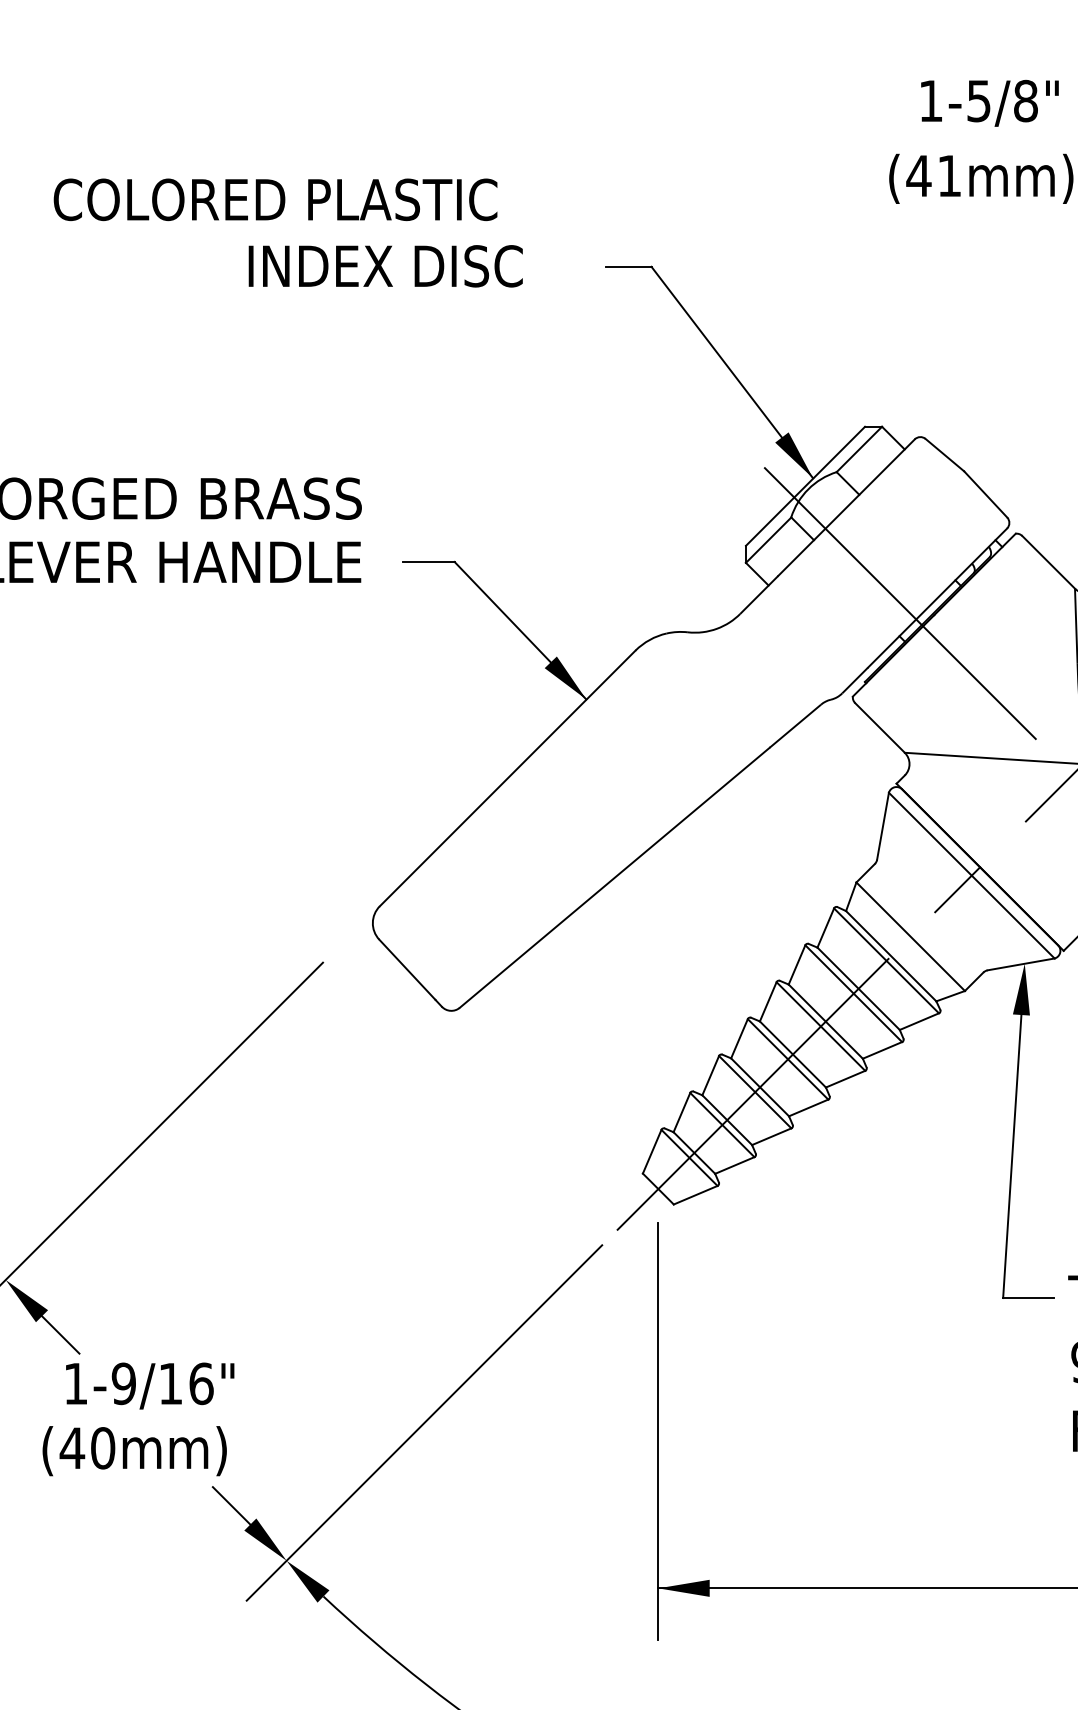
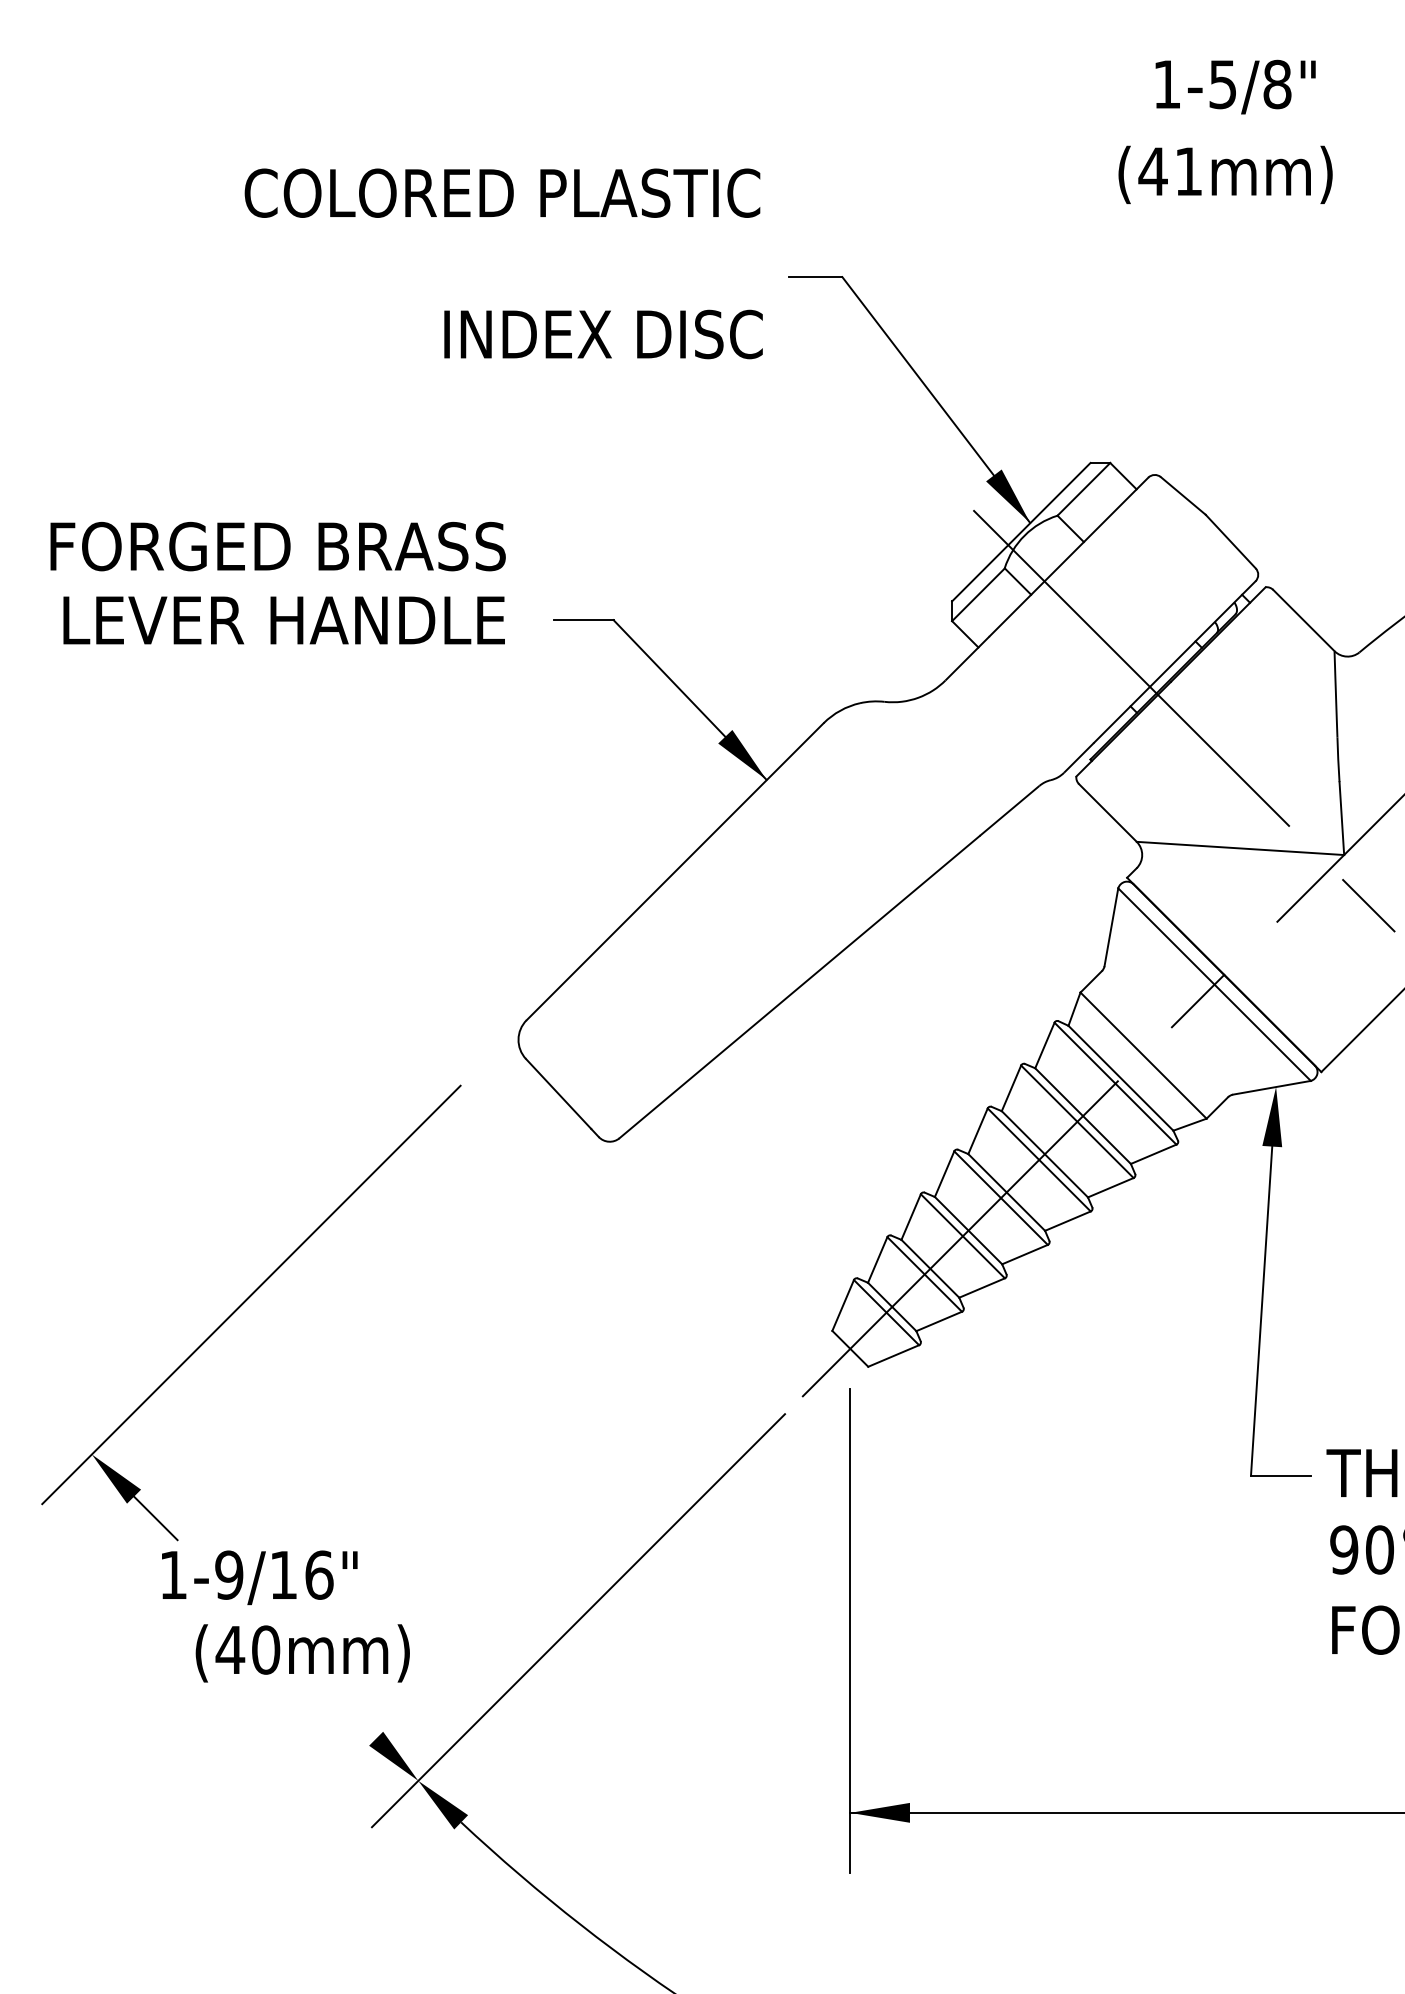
text: (275, 199) -> (502, 192), moved
text: (385, 266) -> (603, 334), moved
text: (134, 1451) -> (302, 1653), moved
line: (231, 1505) -> (354, 1716), removed

